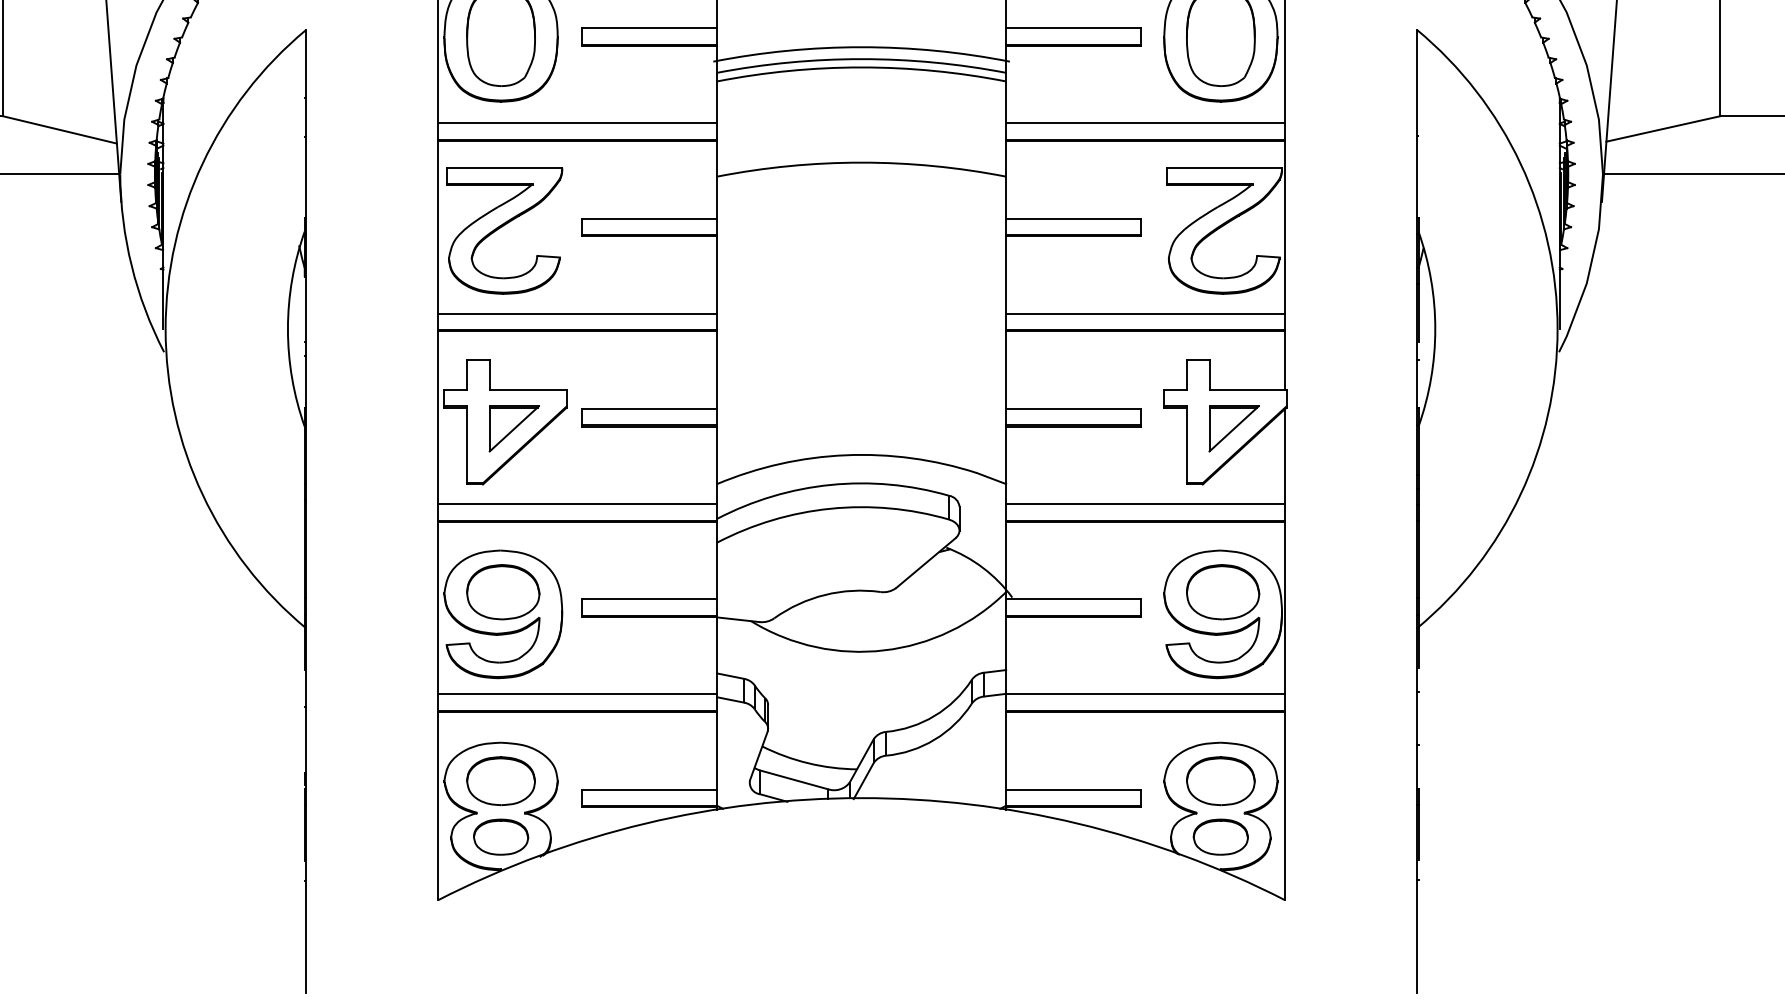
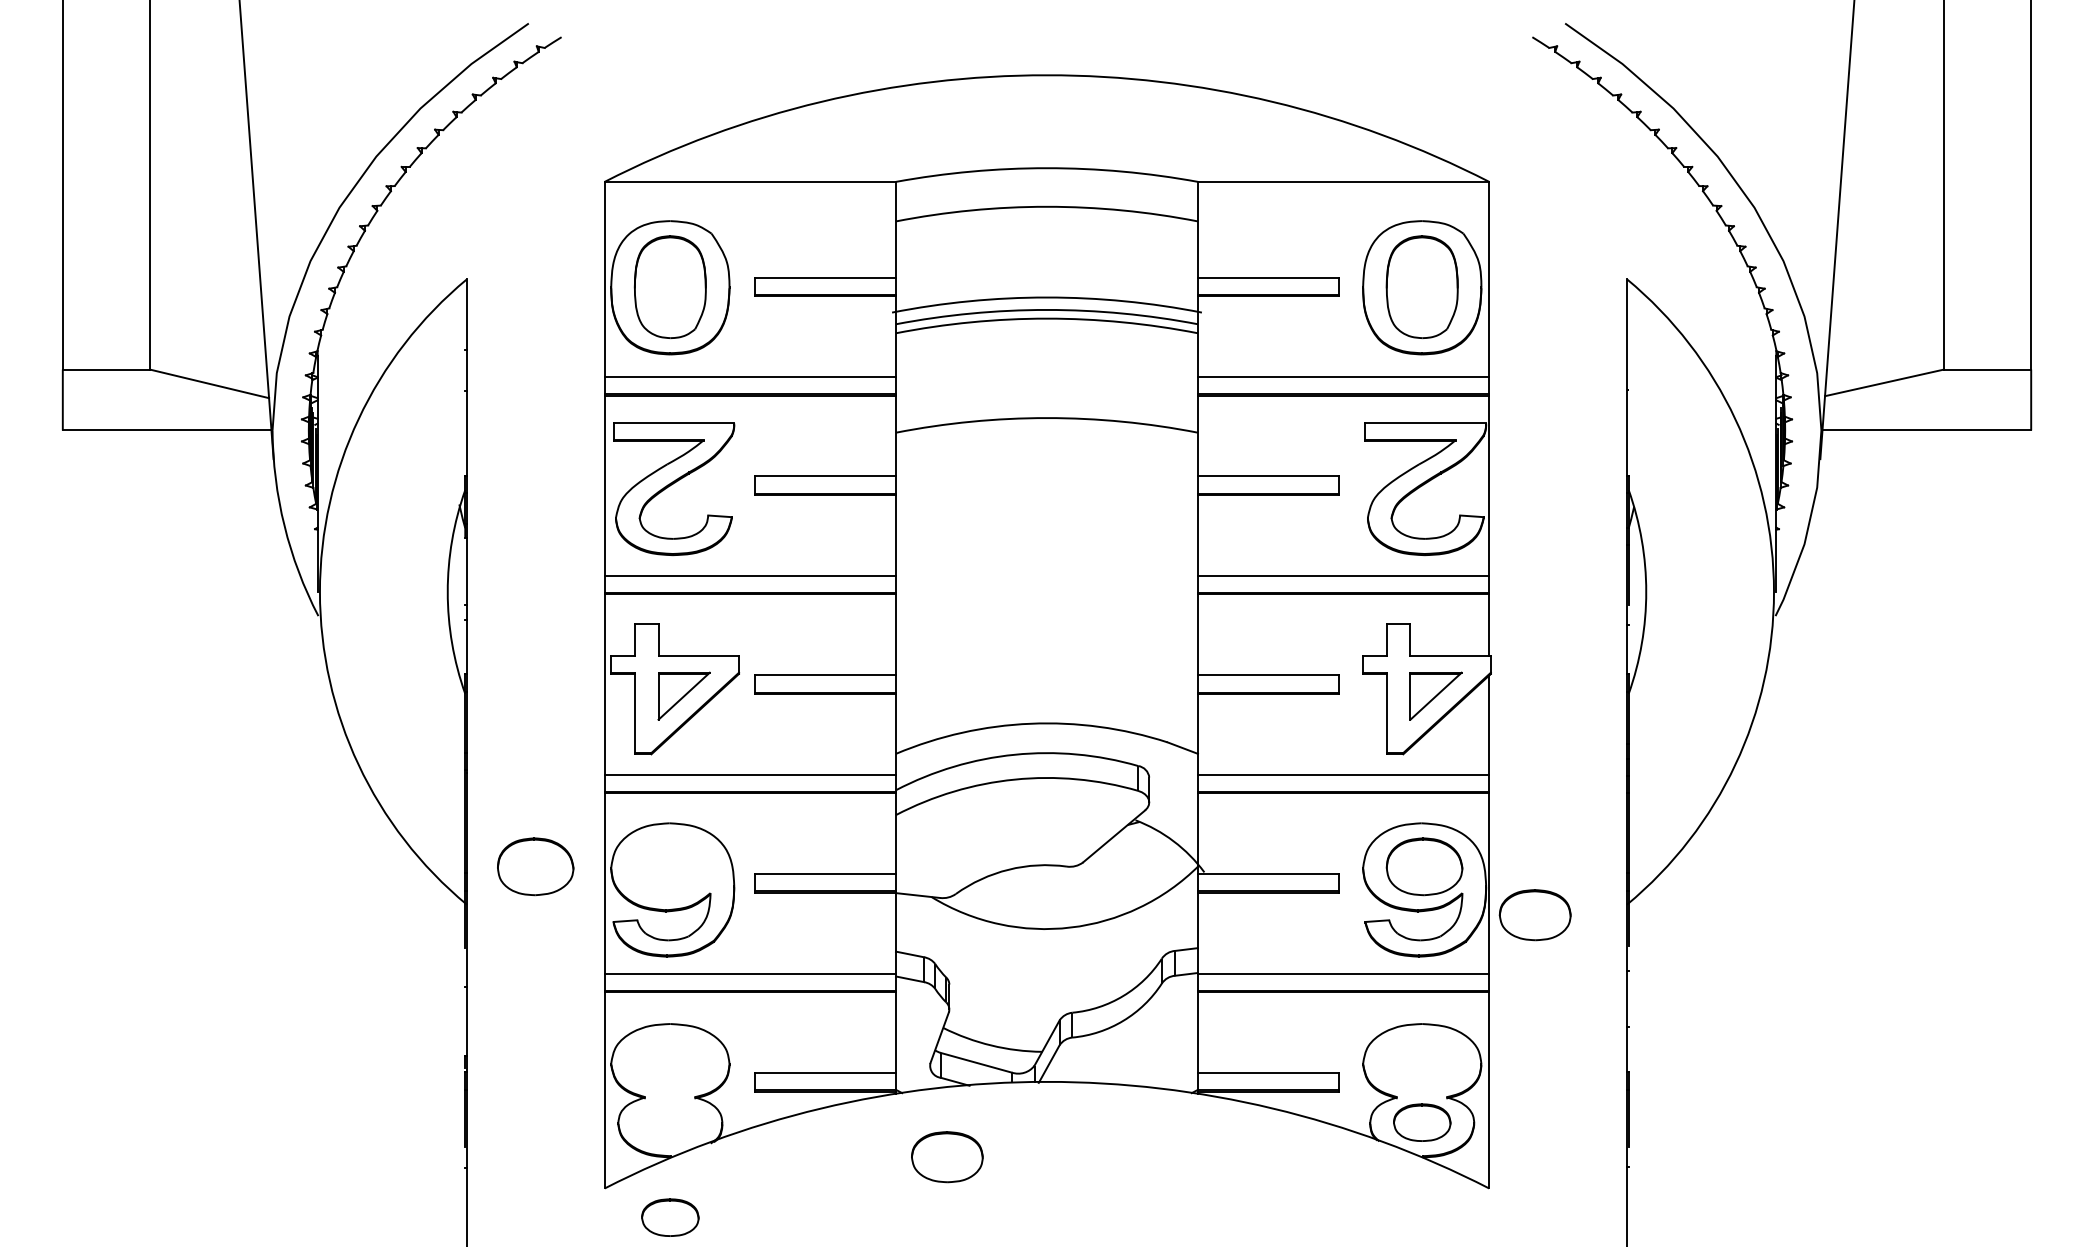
part: (503, 591) -> (535, 866), moved
part: (501, 781) -> (947, 1157), moved
part: (1220, 781) -> (1534, 915), moved
part: (501, 836) -> (670, 1217), moved

